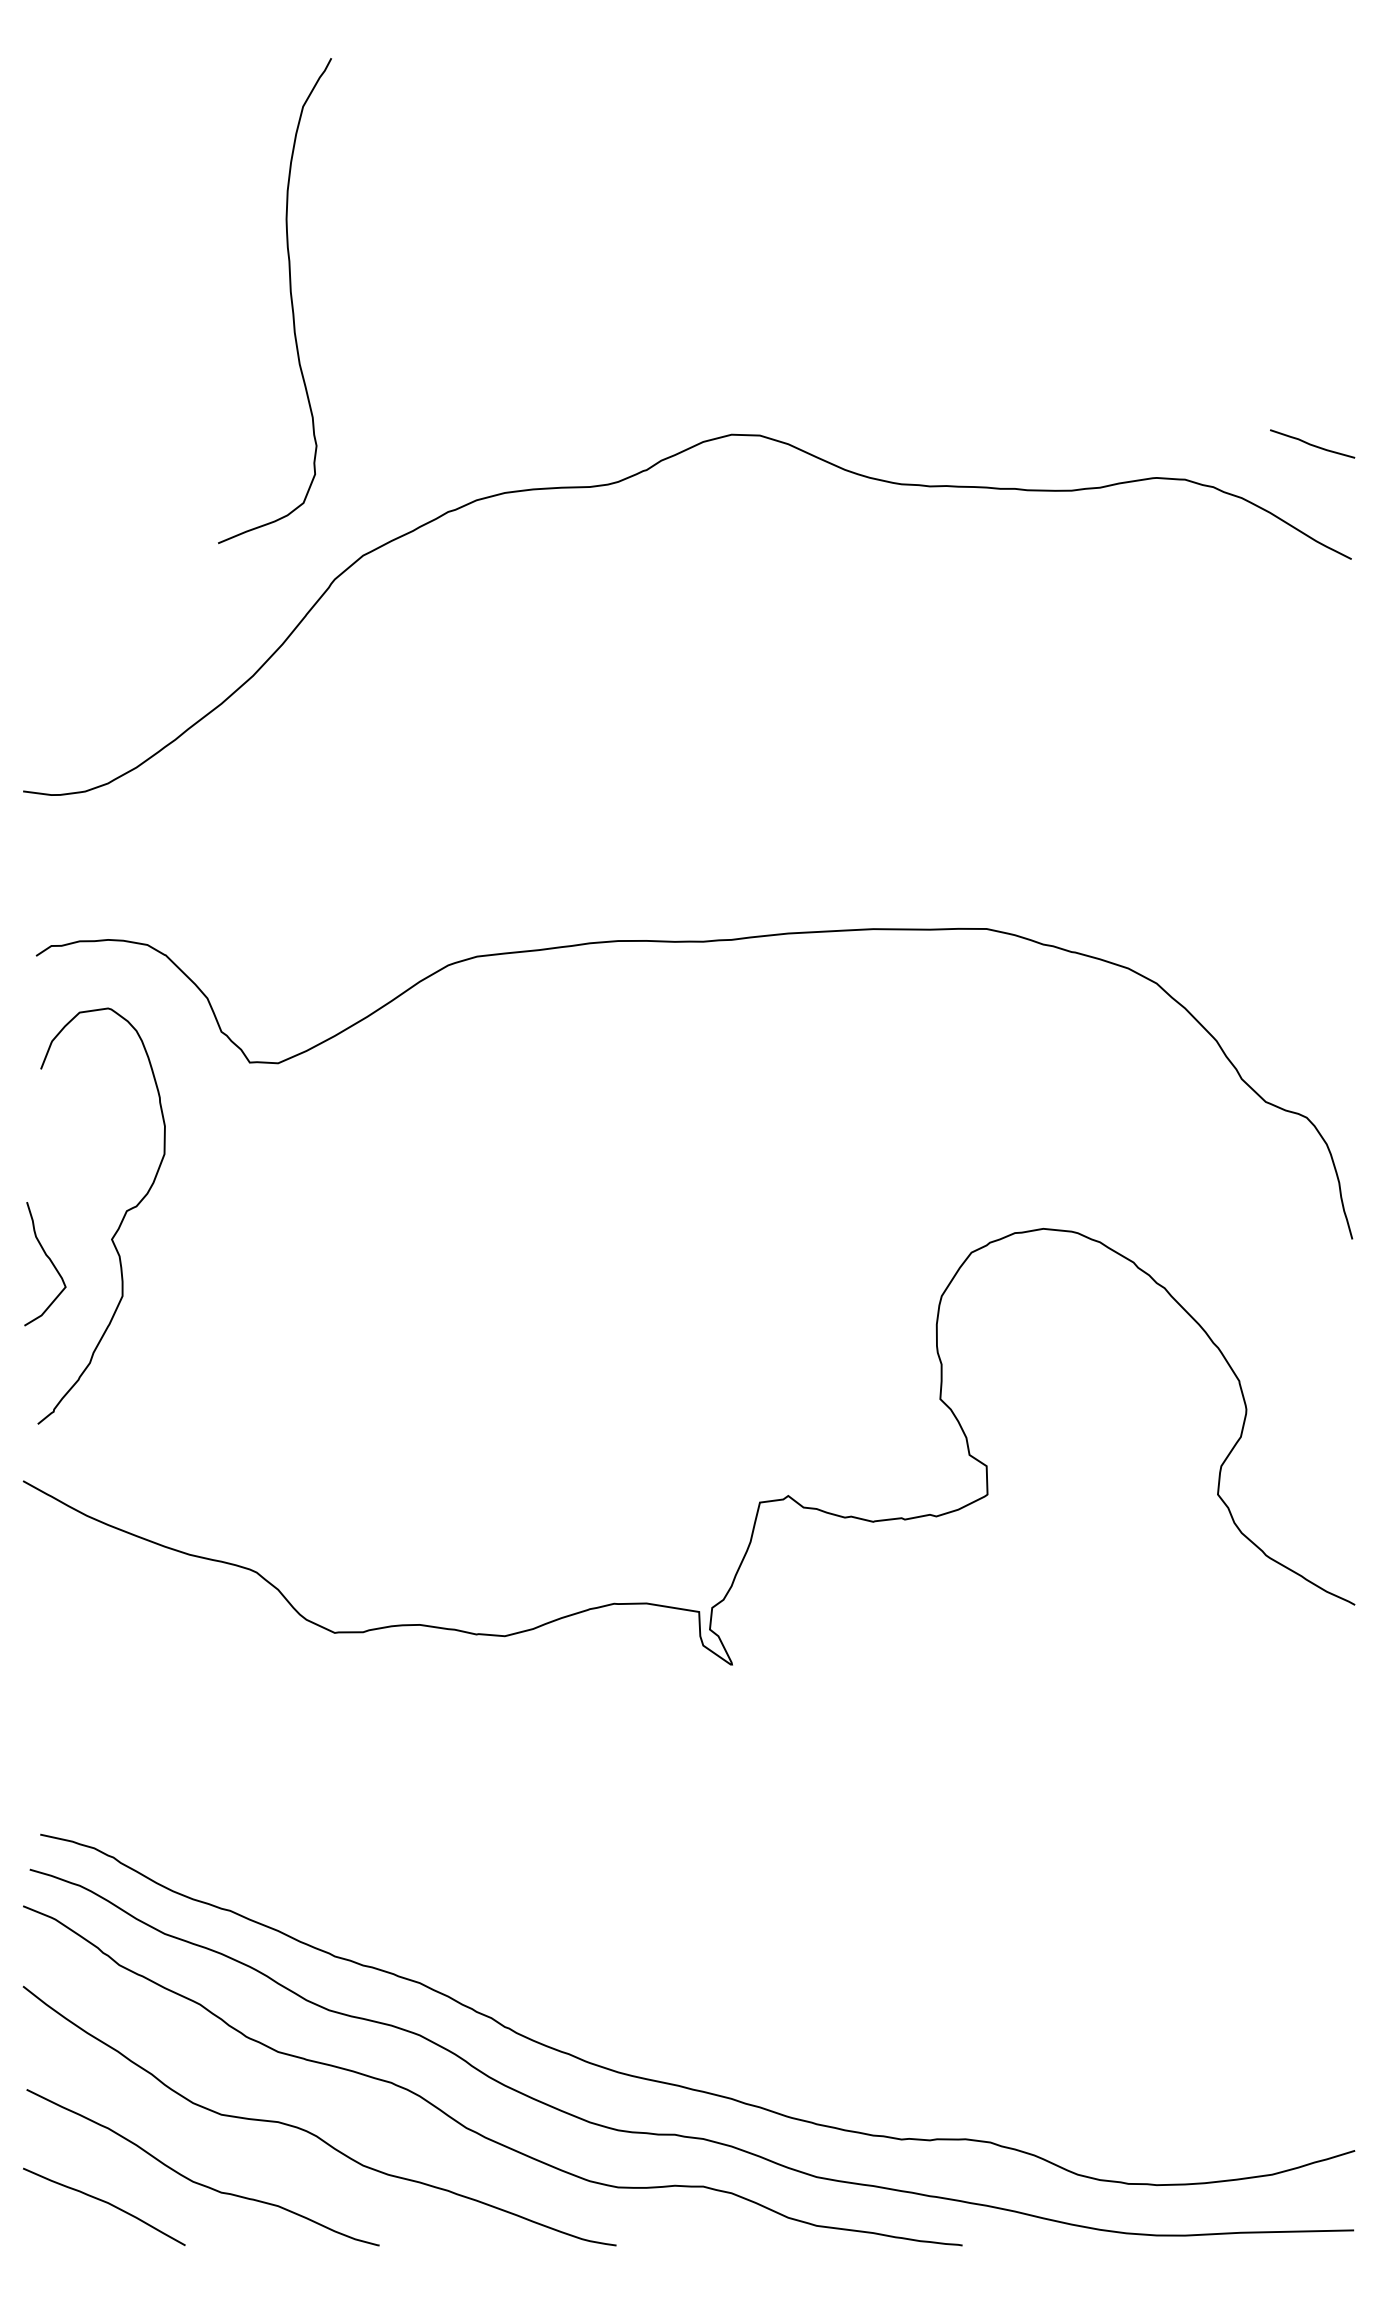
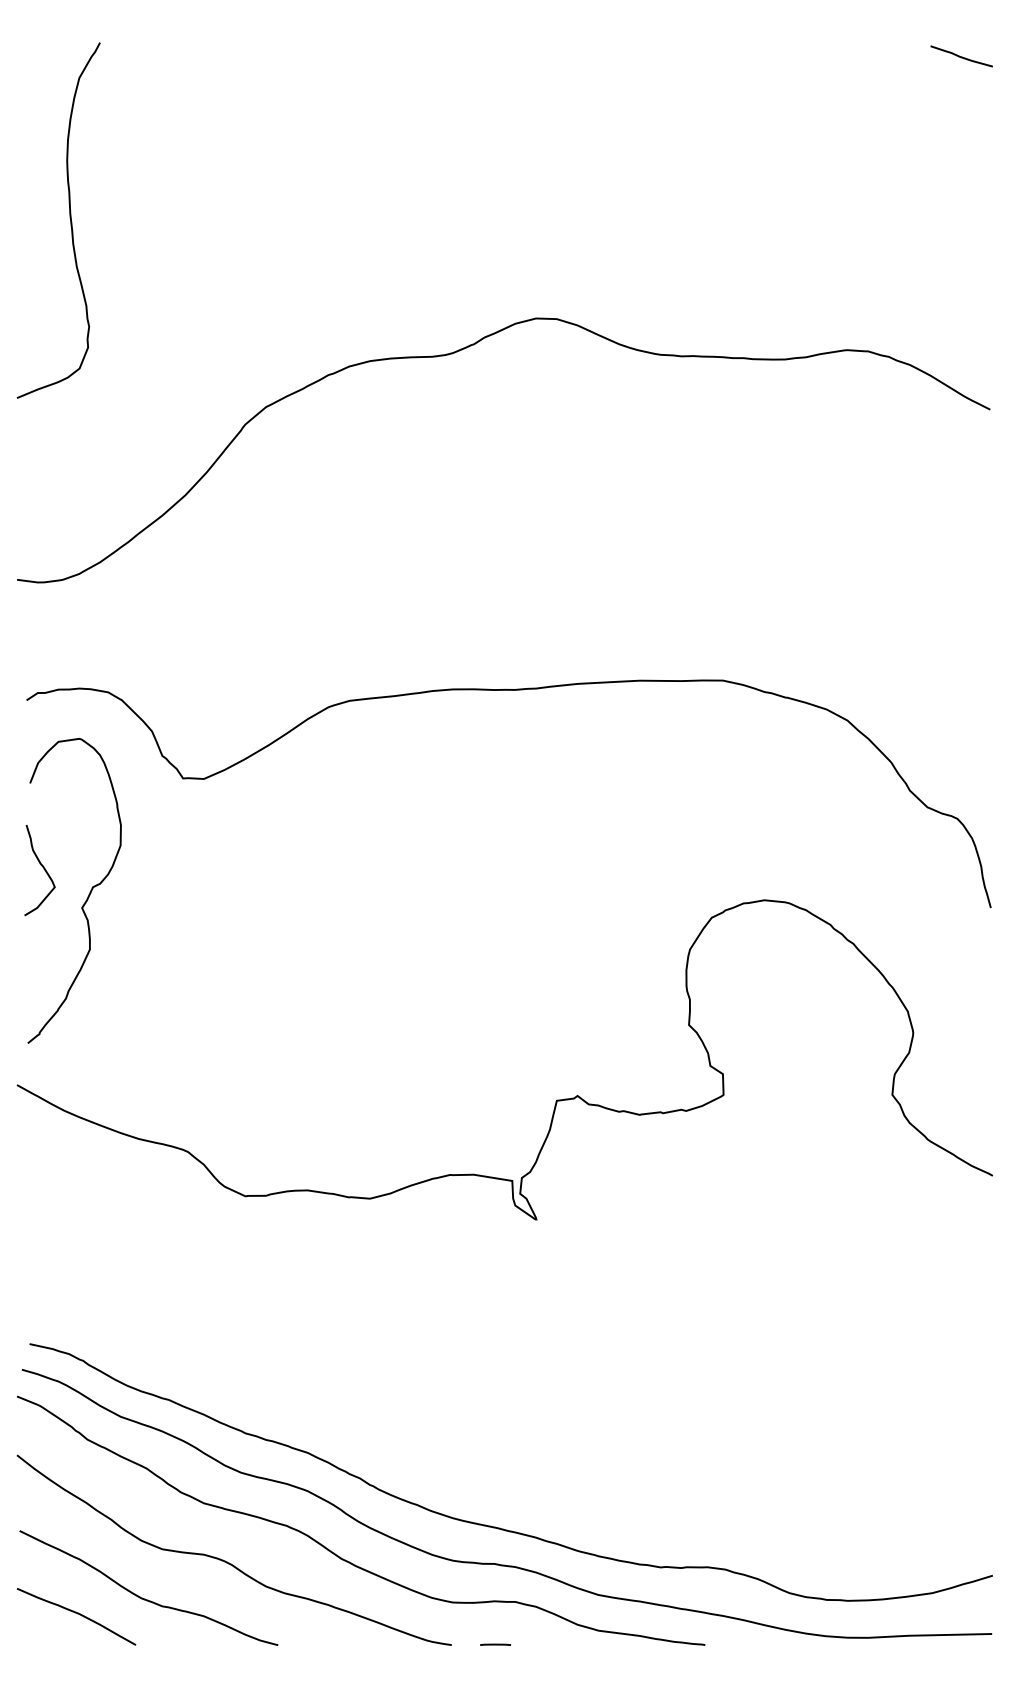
curve: (290, 300) -> (70, 220), moved
curve: (1312, 444) -> (961, 56), moved
curve: (50, 1262) -> (43, 869), moved
line: (676, 2245) -> (495, 1645), added

